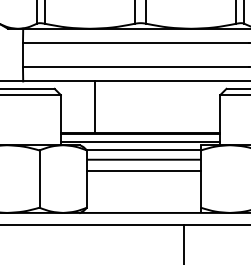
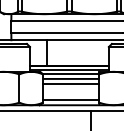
line: (142, 201) -> (70, 99), added

